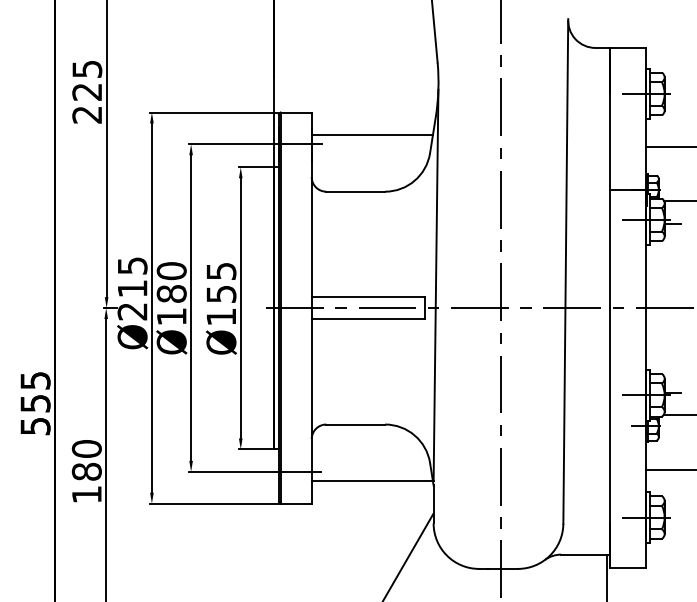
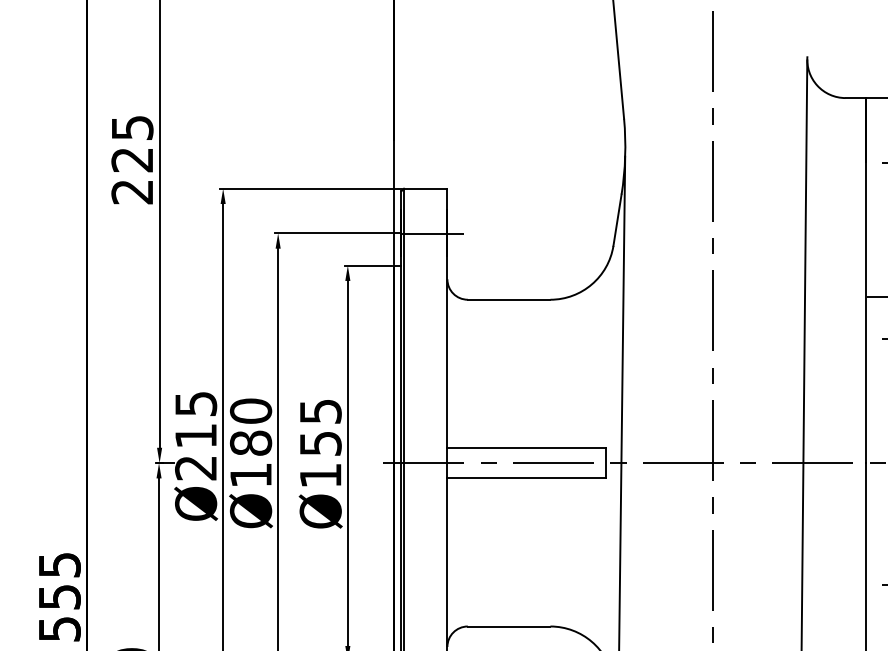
line: (371, 135) -> (531, 220), removed

